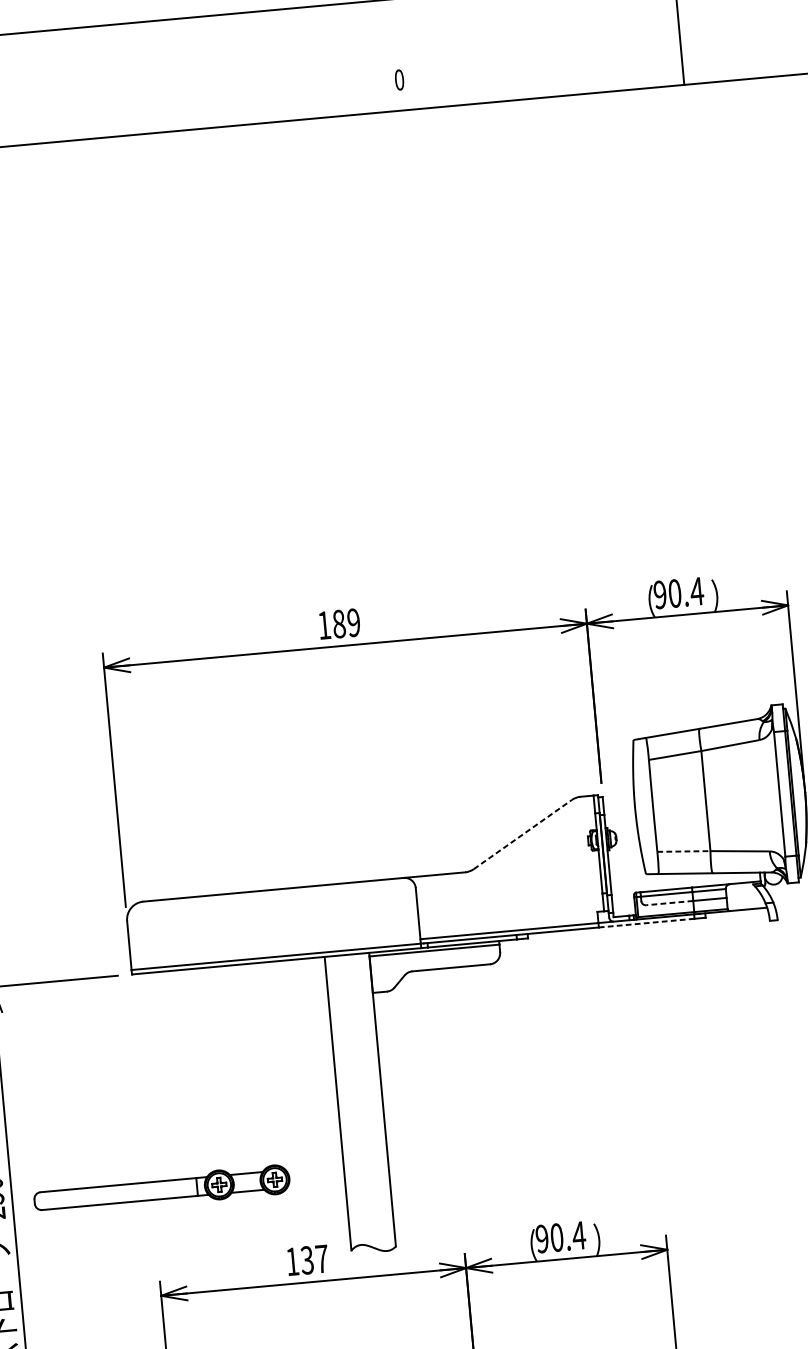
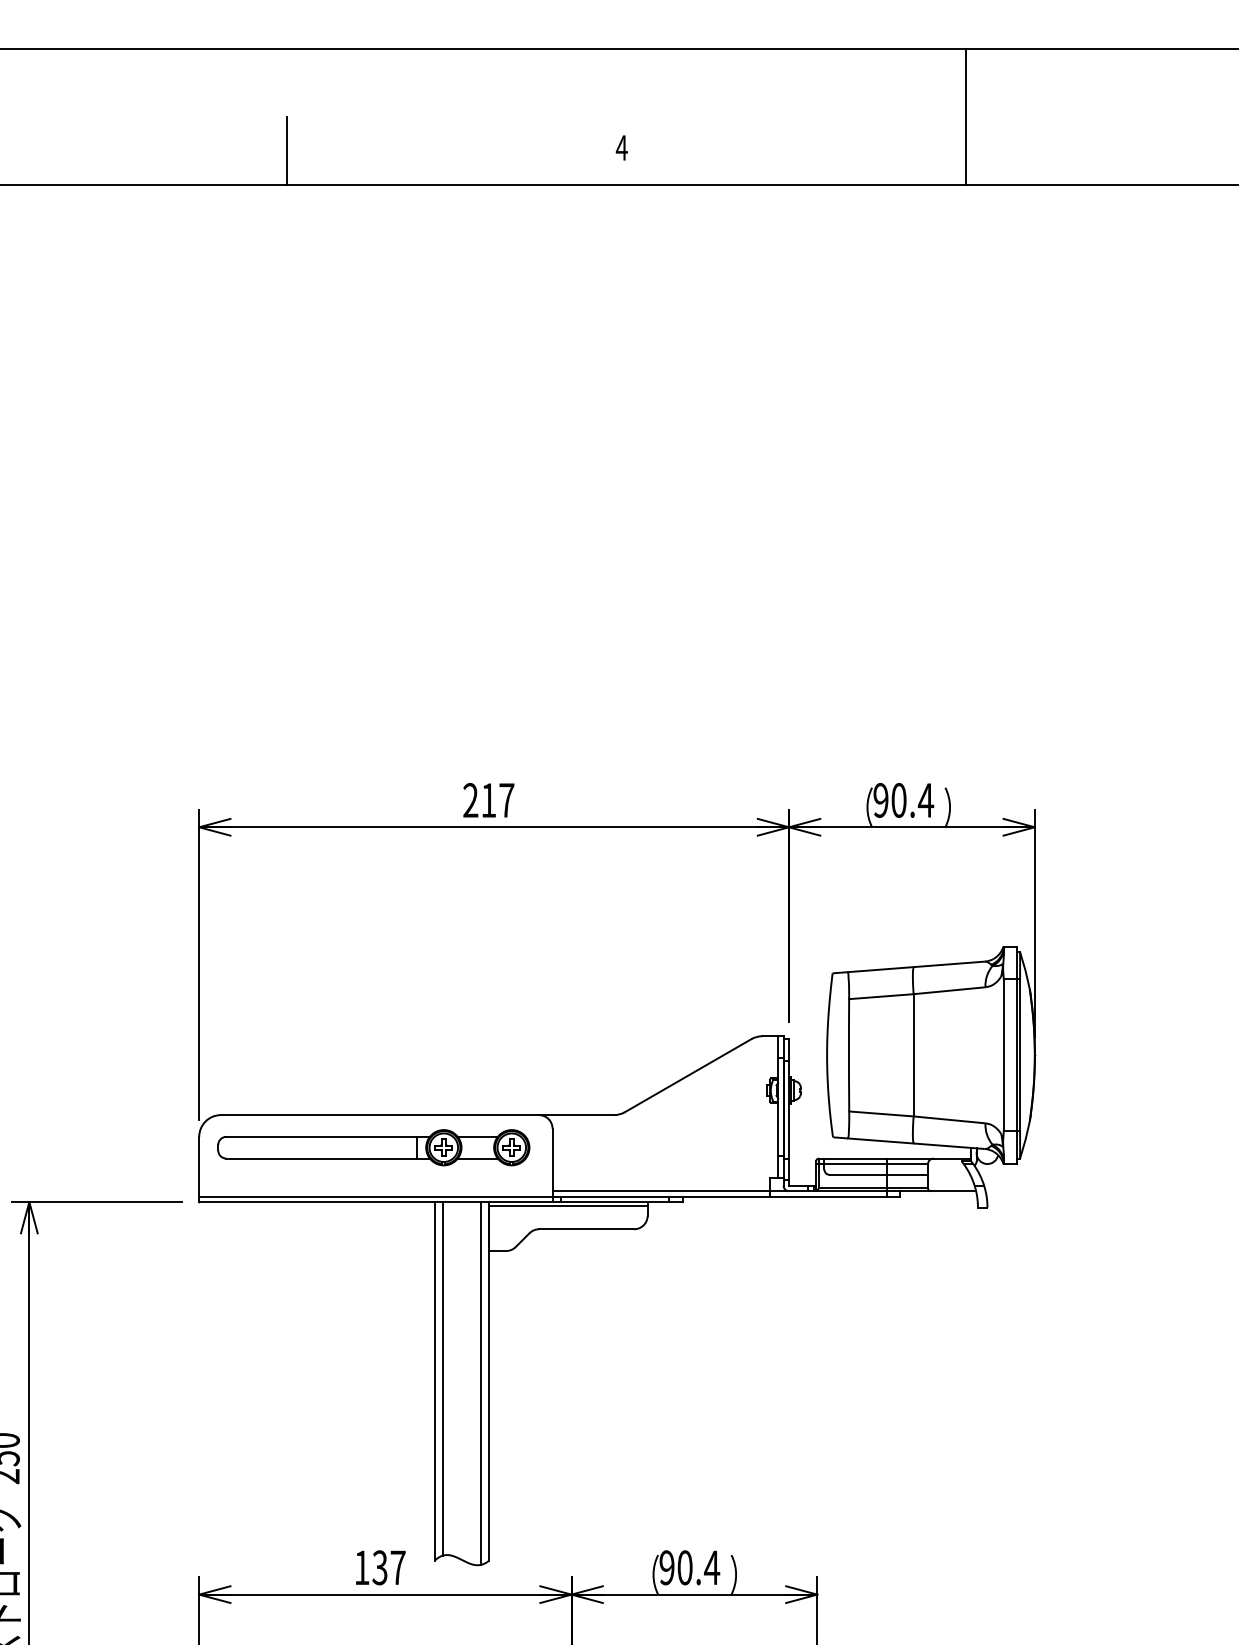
text: (399, 79) -> (621, 147), 0 -> 4
line: (125, 107) -> (286, 151), added
text: (338, 624) -> (488, 800), 189 -> 217
line: (523, 834) -> (688, 1075), dashed -> solid
line: (683, 851) -> (881, 1113), dashed -> solid
line: (669, 902) -> (858, 1174), dashed -> solid
line: (645, 923) -> (827, 1196), dashed -> solid
line: (344, 1100) -> (442, 1378), added
line: (375, 1102) -> (480, 1383), added
part: (161, 1190) -> (373, 1147), moved

